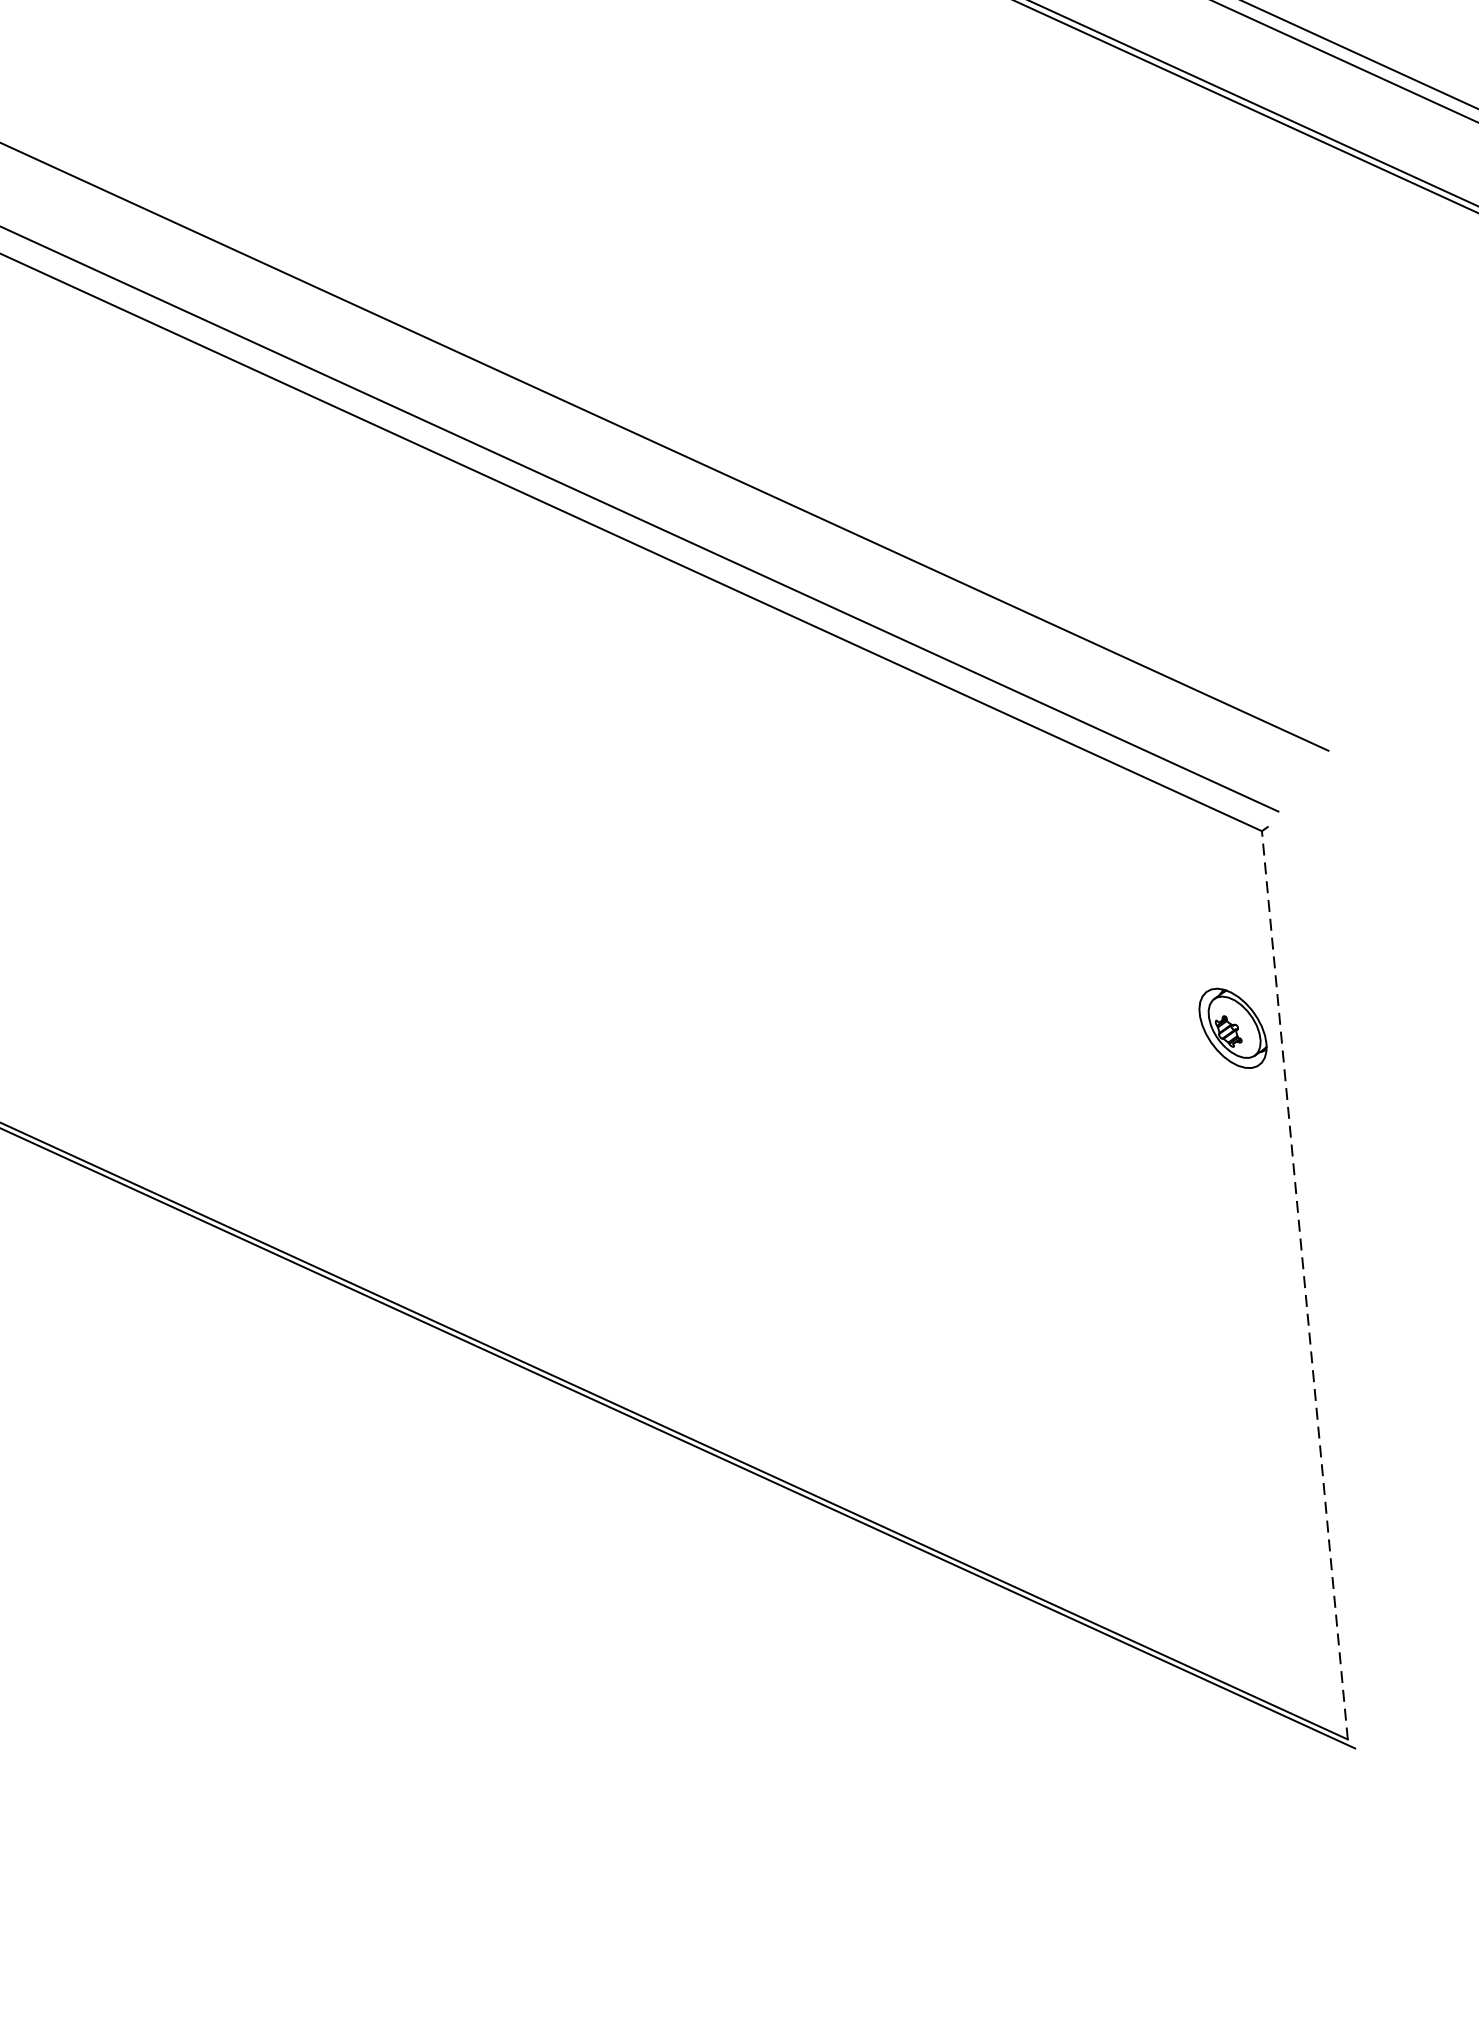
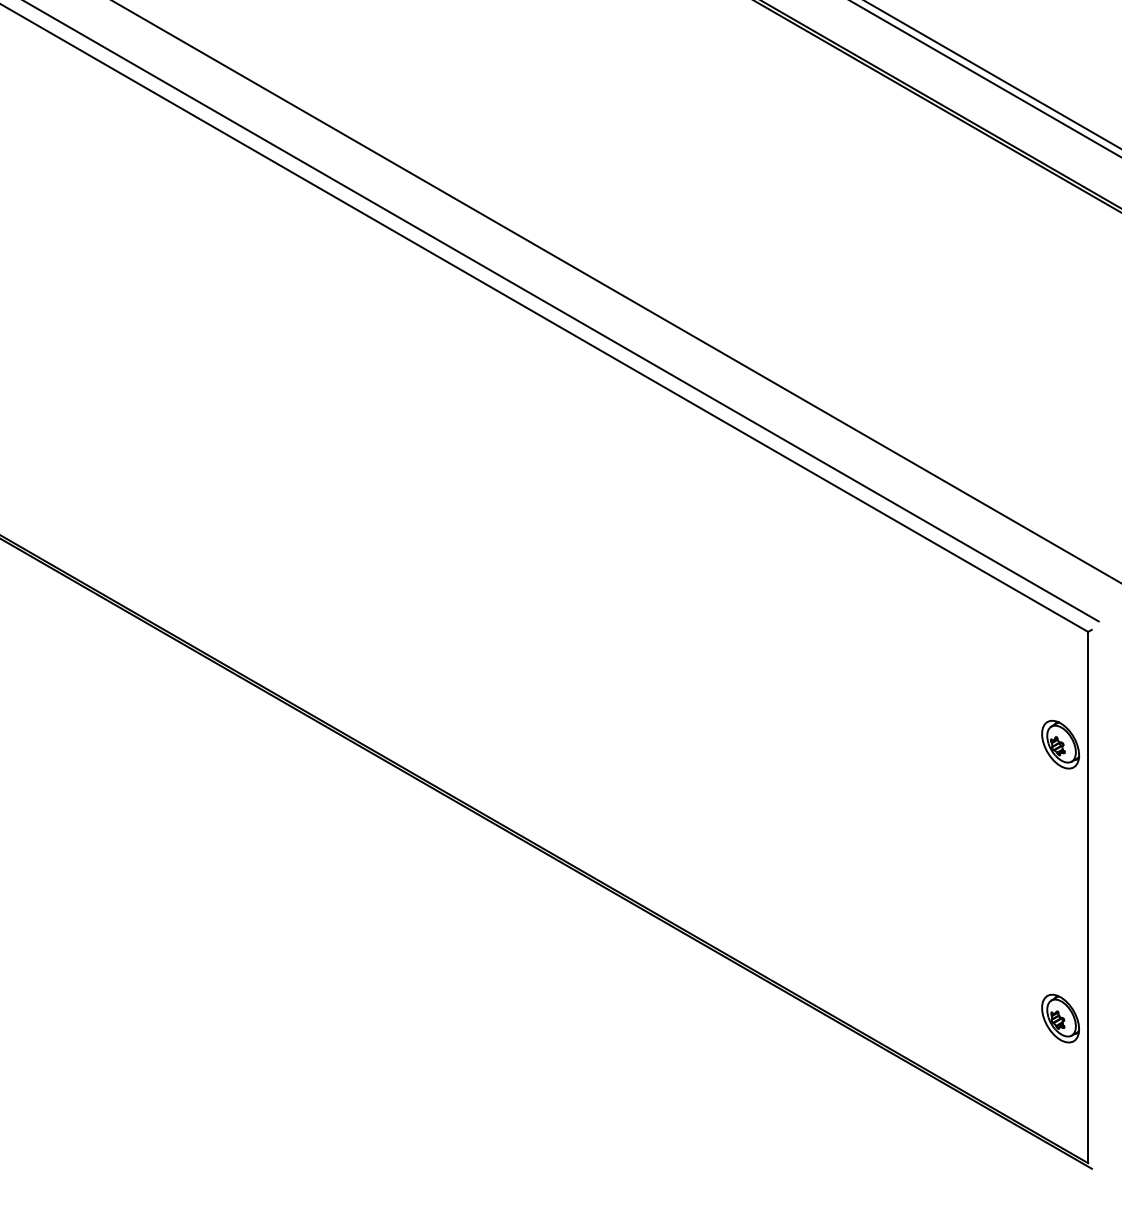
line: (1305, 1285) -> (1088, 897), dashed -> solid
part: (1277, 1496) -> (1060, 1018), added

